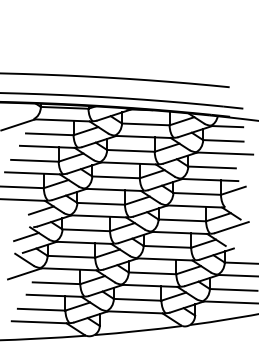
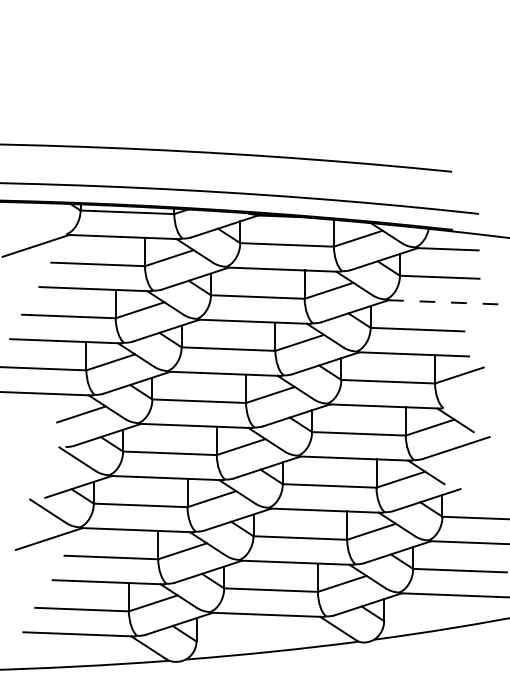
line: (225, 153) -> (443, 302), solid -> dashed
line: (26, 236) -> (52, 465), removed

